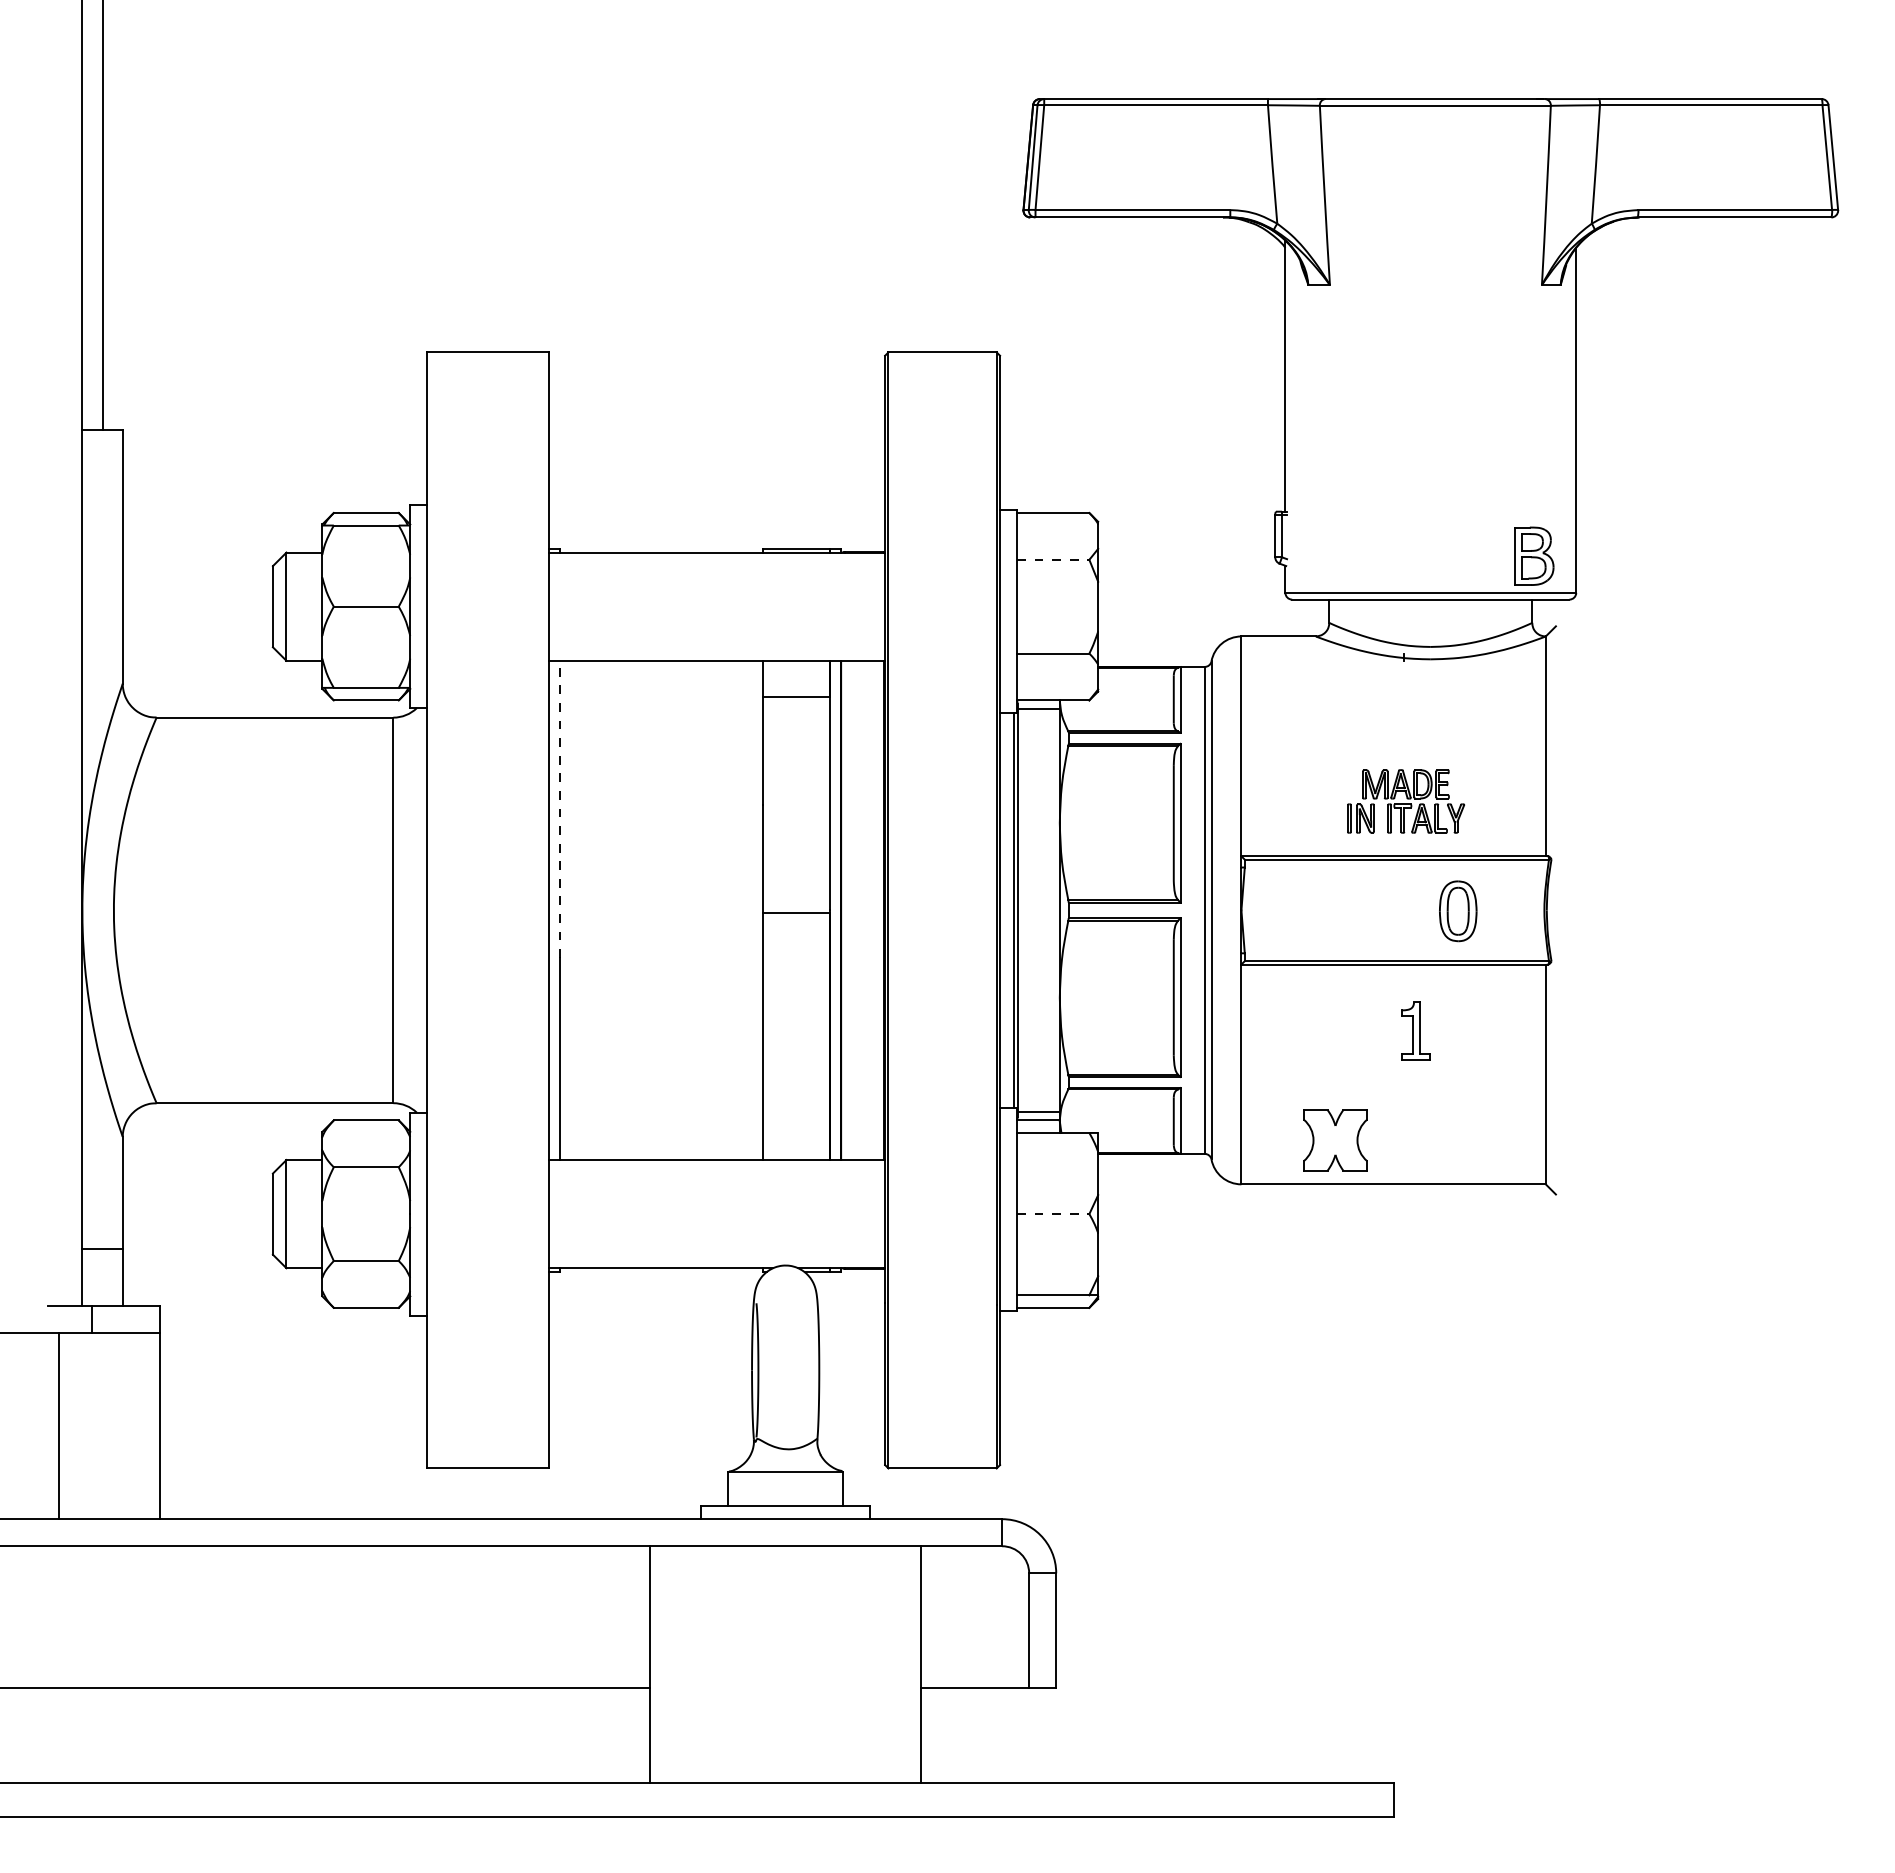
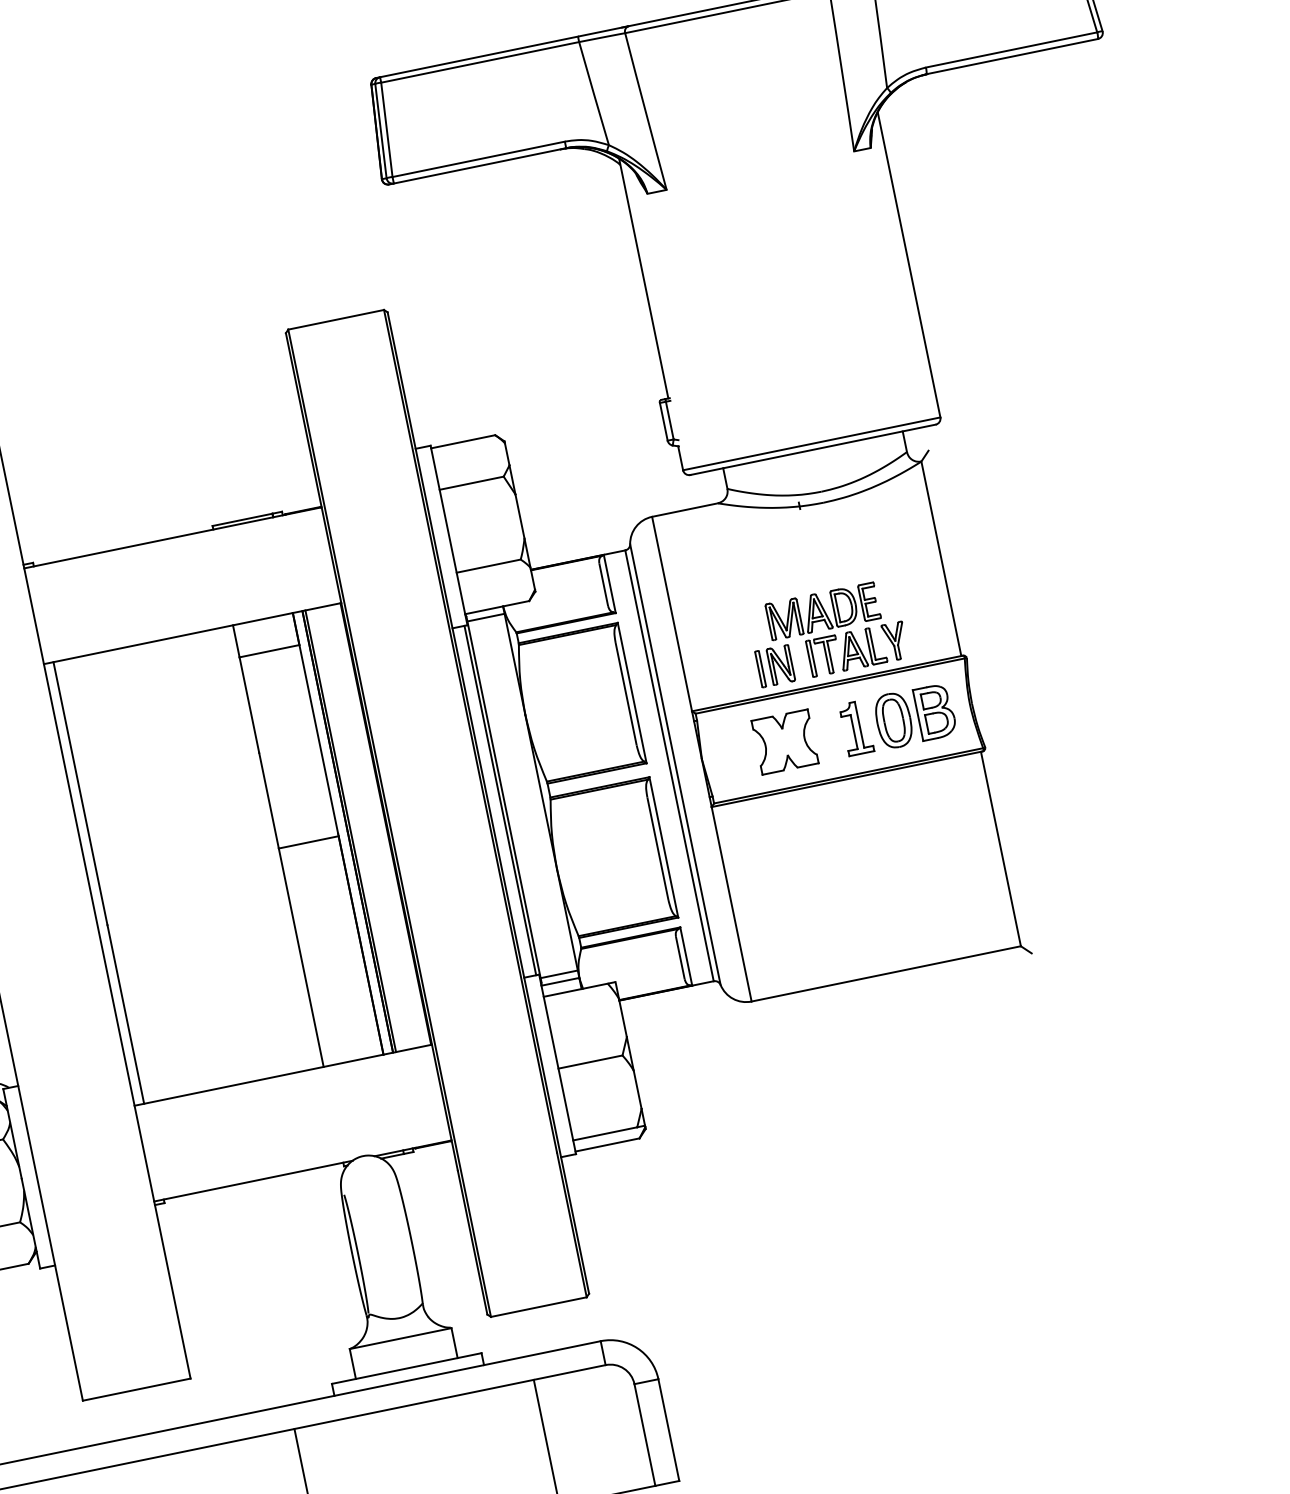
part: (1534, 555) -> (935, 711), moved
line: (1053, 559) -> (471, 482), dashed -> solid
part: (1405, 801) -> (827, 633), size x1.43
line: (559, 809) -> (80, 793), dashed -> solid
line: (844, 910) -> (350, 831), added
part: (1415, 1030) -> (855, 727), moved
part: (1335, 1140) -> (785, 742), moved
line: (1053, 1214) -> (590, 1062), dashed -> solid

